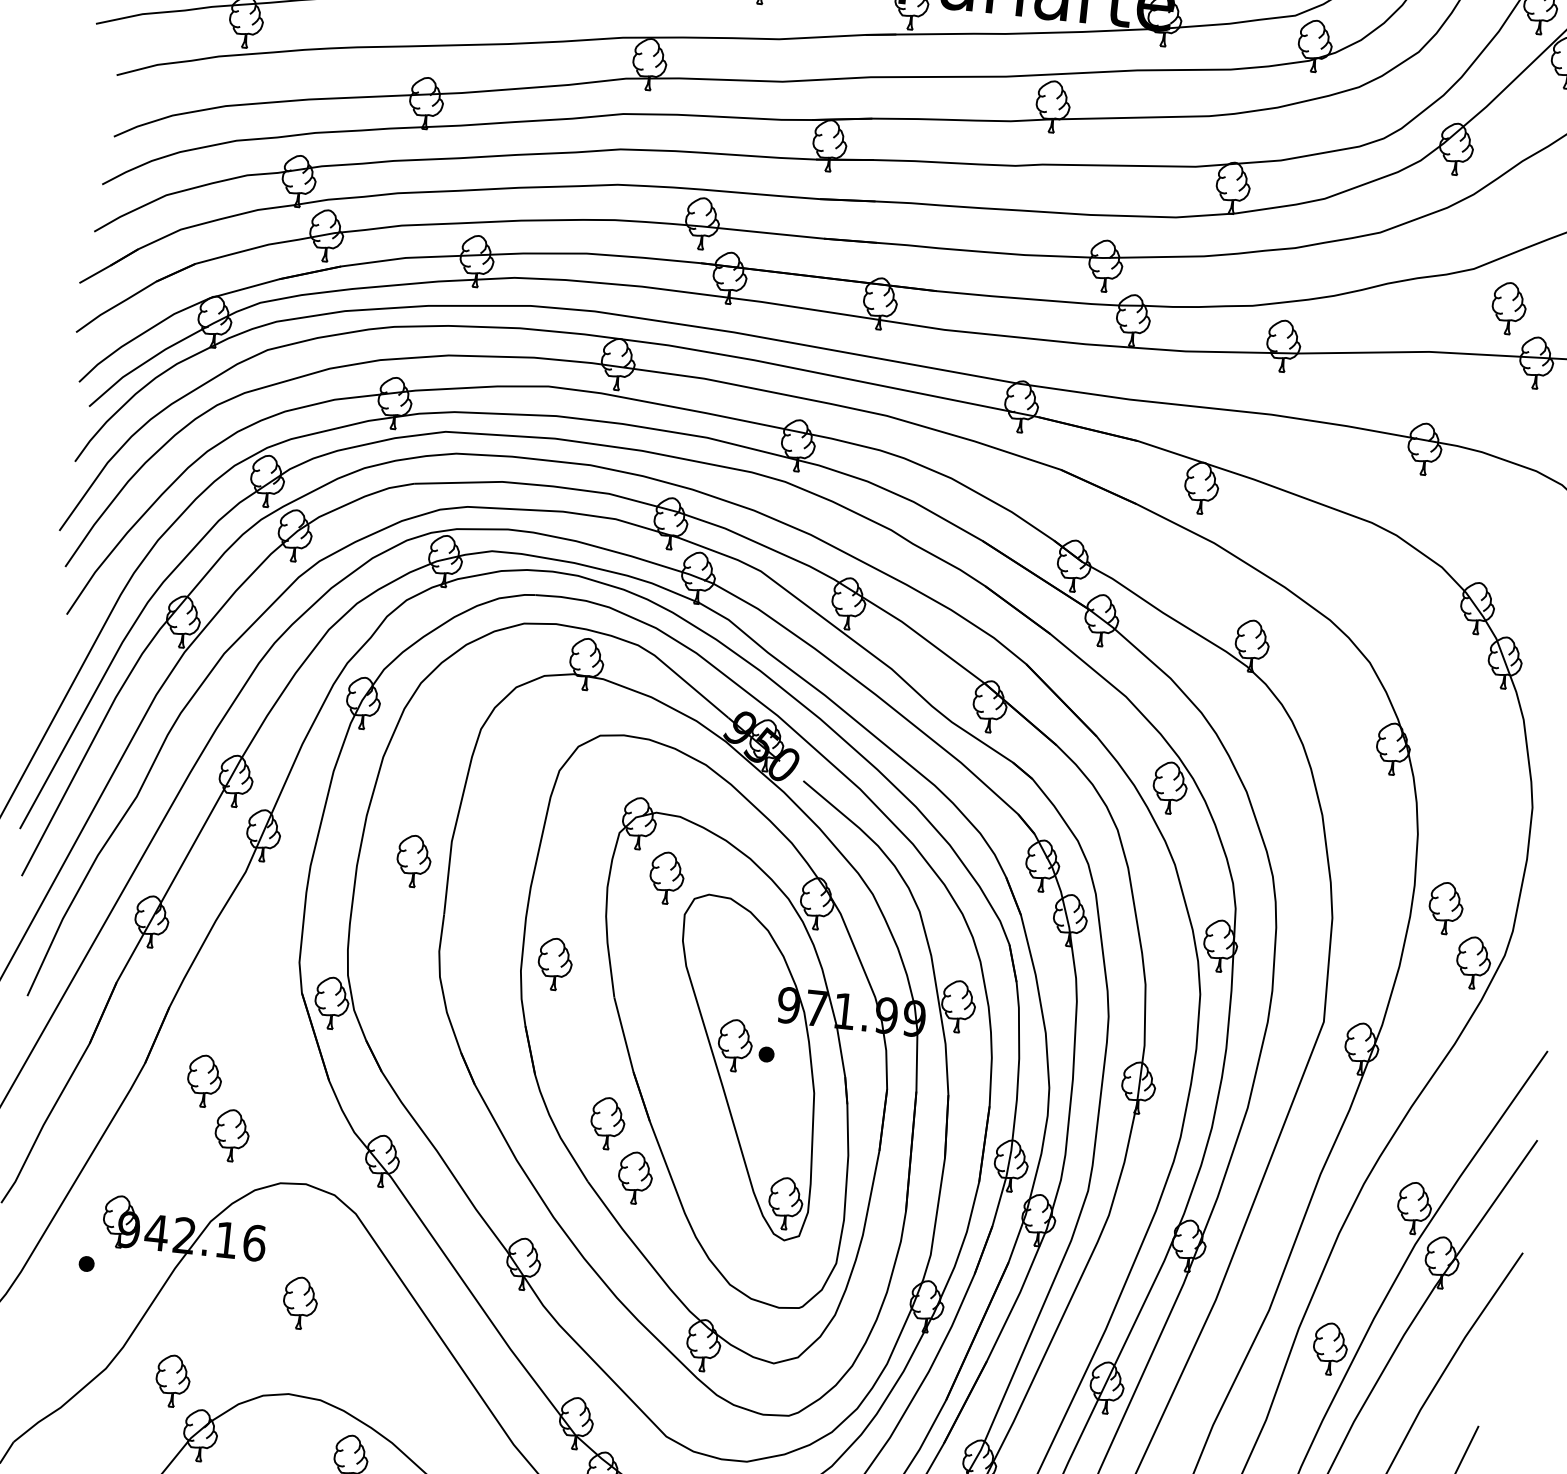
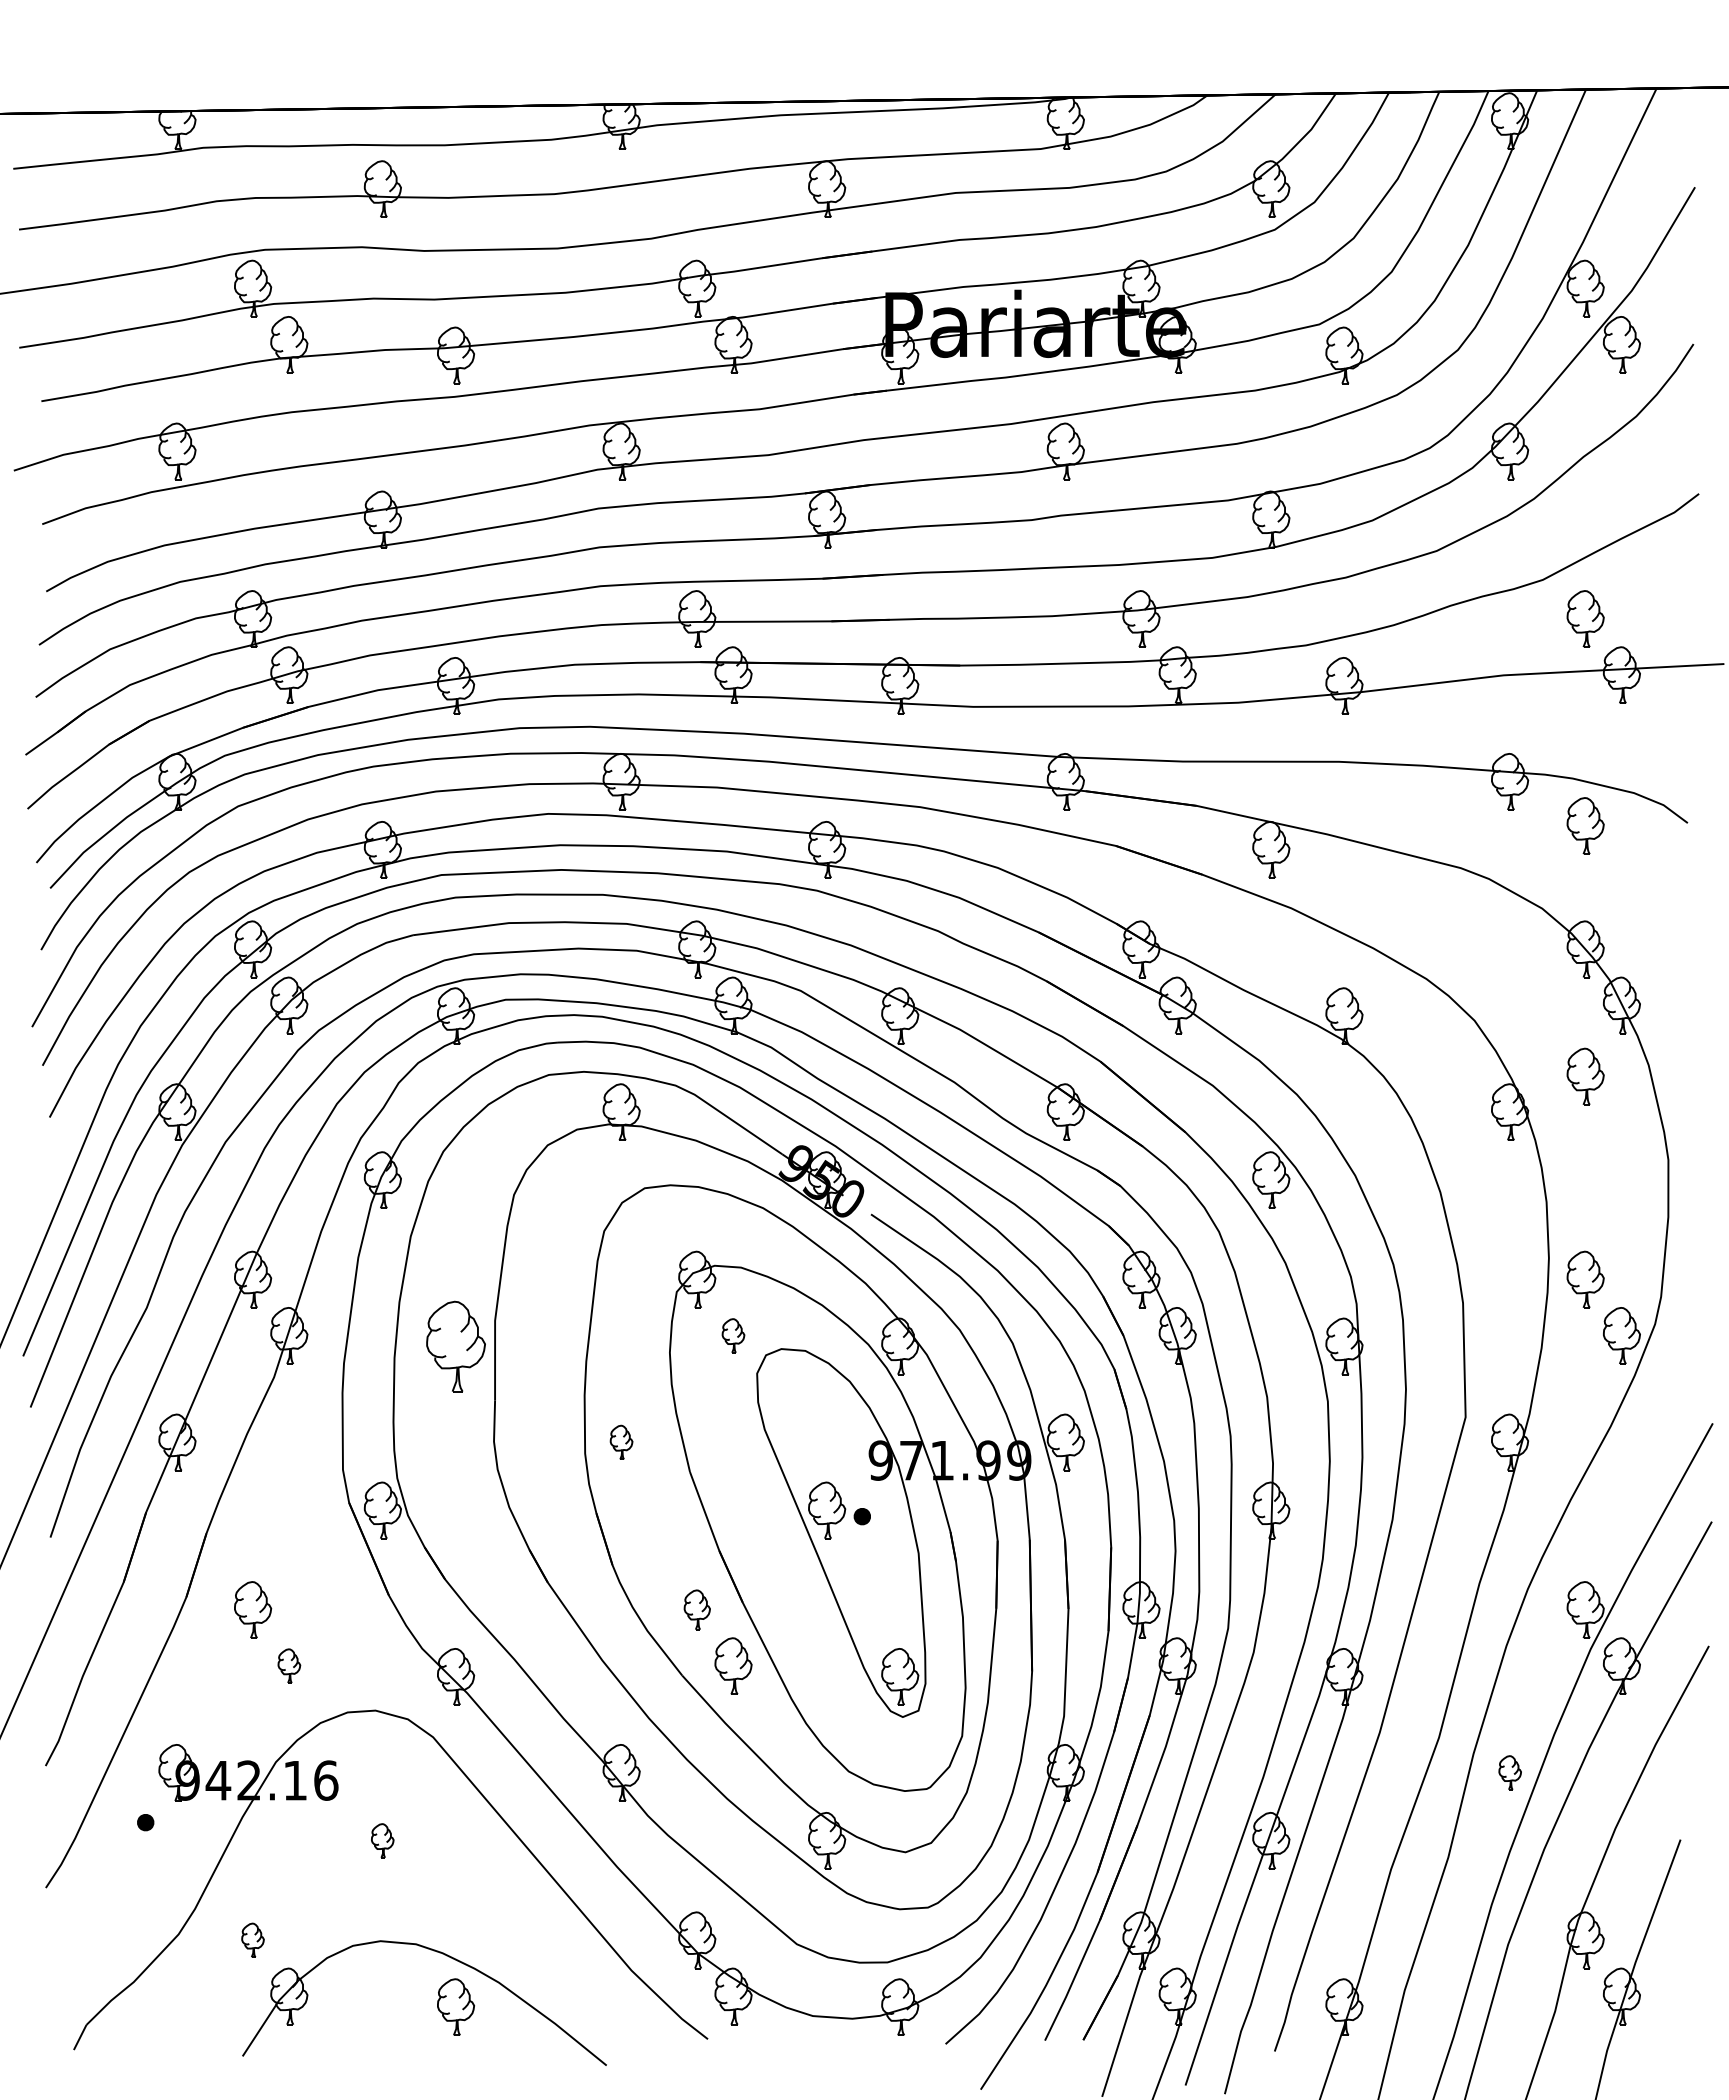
part: (1489, 496) -> (1585, 825), added
part: (1465, 723) -> (1585, 1076), added
part: (413, 861) -> (455, 1346), size x1.6
part: (666, 877) -> (733, 1335), size x0.6
part: (554, 964) -> (621, 1442), size x0.6
part: (608, 1123) -> (697, 1609), size x0.7
part: (232, 1135) -> (289, 1665), size x0.6
part: (299, 1302) -> (382, 1840), size x0.6
part: (1330, 1348) -> (1510, 1772), size x0.6
part: (172, 1381) -> (252, 1940), size x0.6

